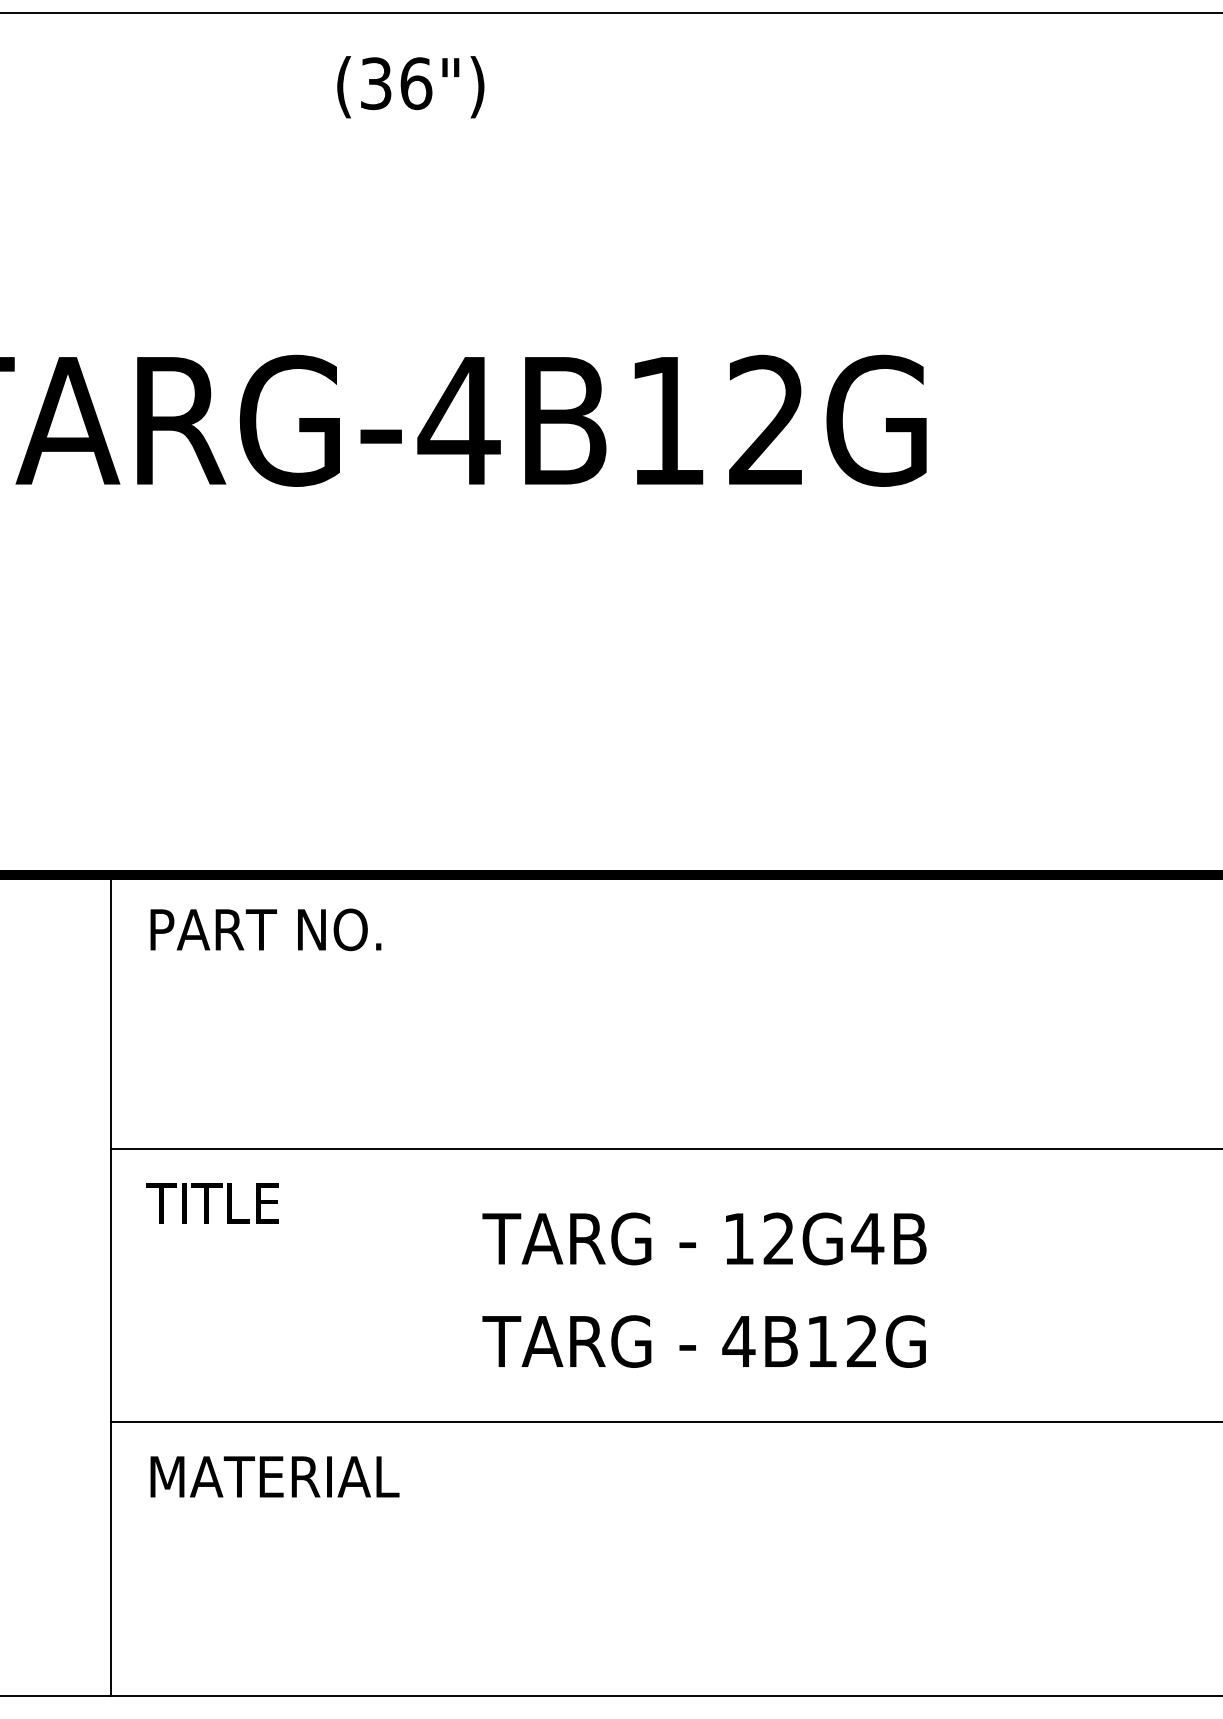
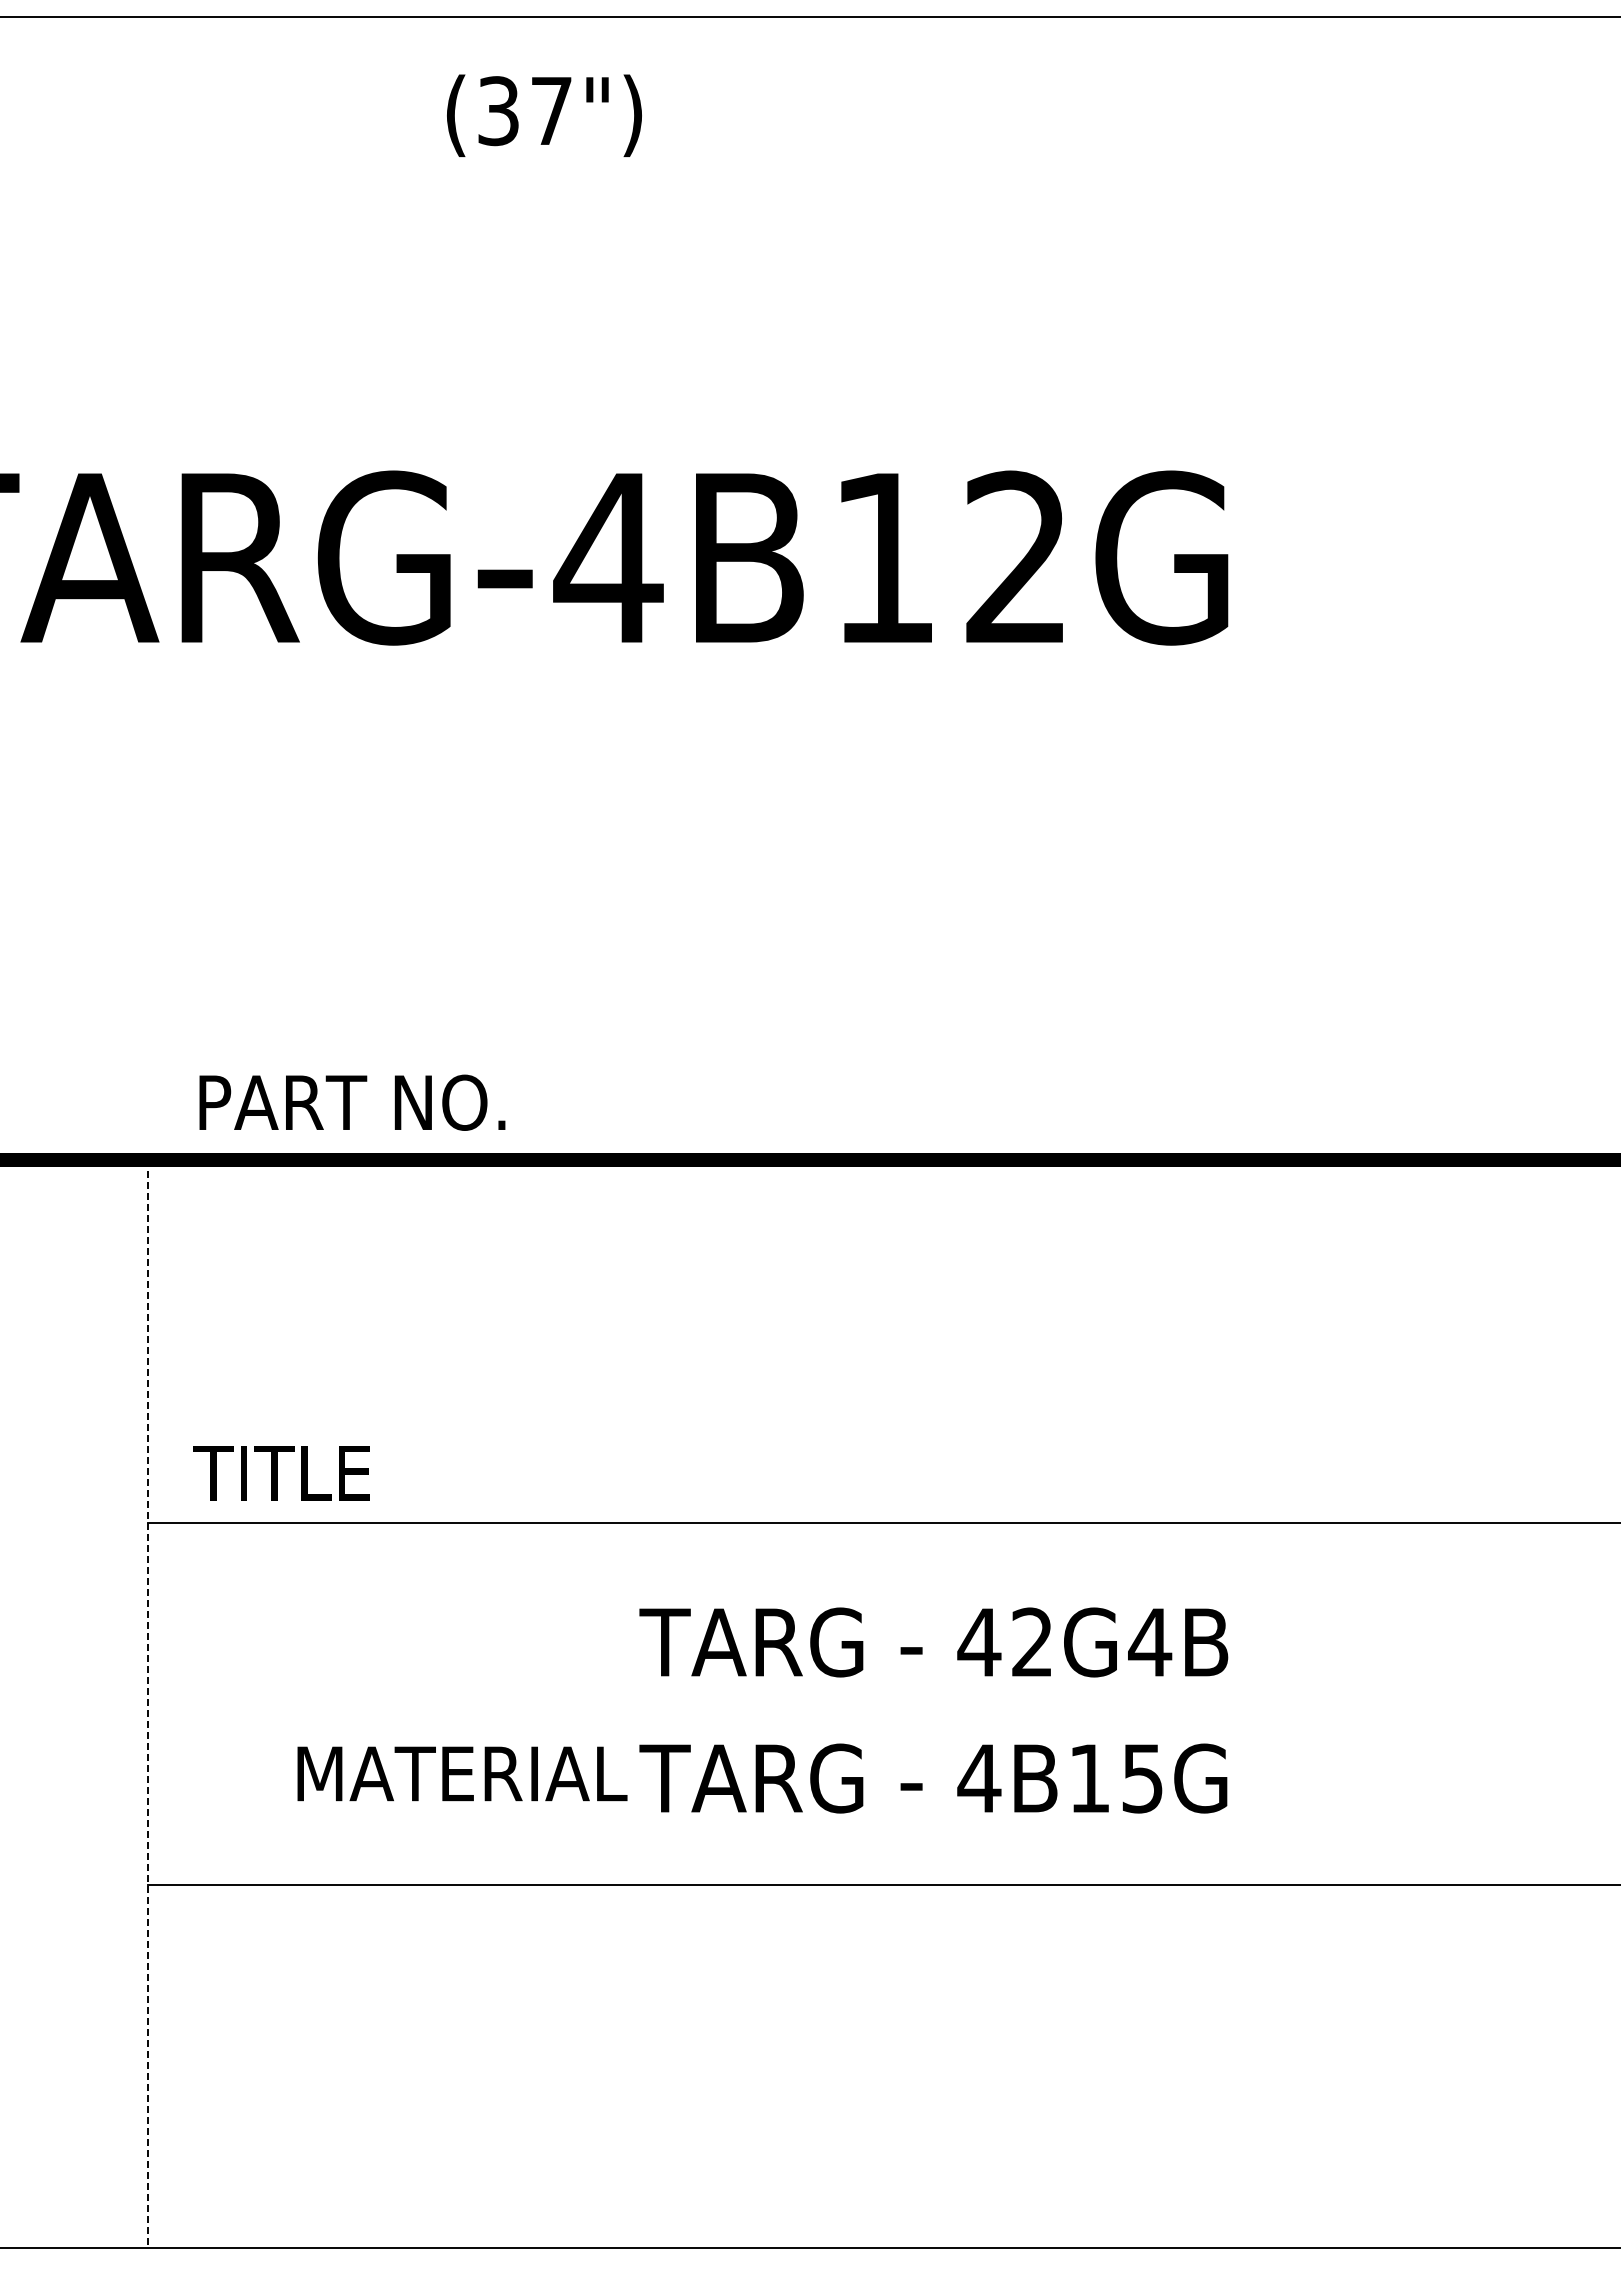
text: (416, 83) -> (552, 111), (36") -> (37")
text: (265, 929) -> (352, 1102), moved
text: (212, 1203) -> (281, 1473), moved
text: (738, 1238) -> (979, 1642), 12G4B -> 42G4B
line: (111, 1285) -> (147, 1704), solid -> dashed
text: (861, 1341) -> (1142, 1778), 4B12G -> 4B15G
text: (275, 1476) -> (462, 1773), moved

